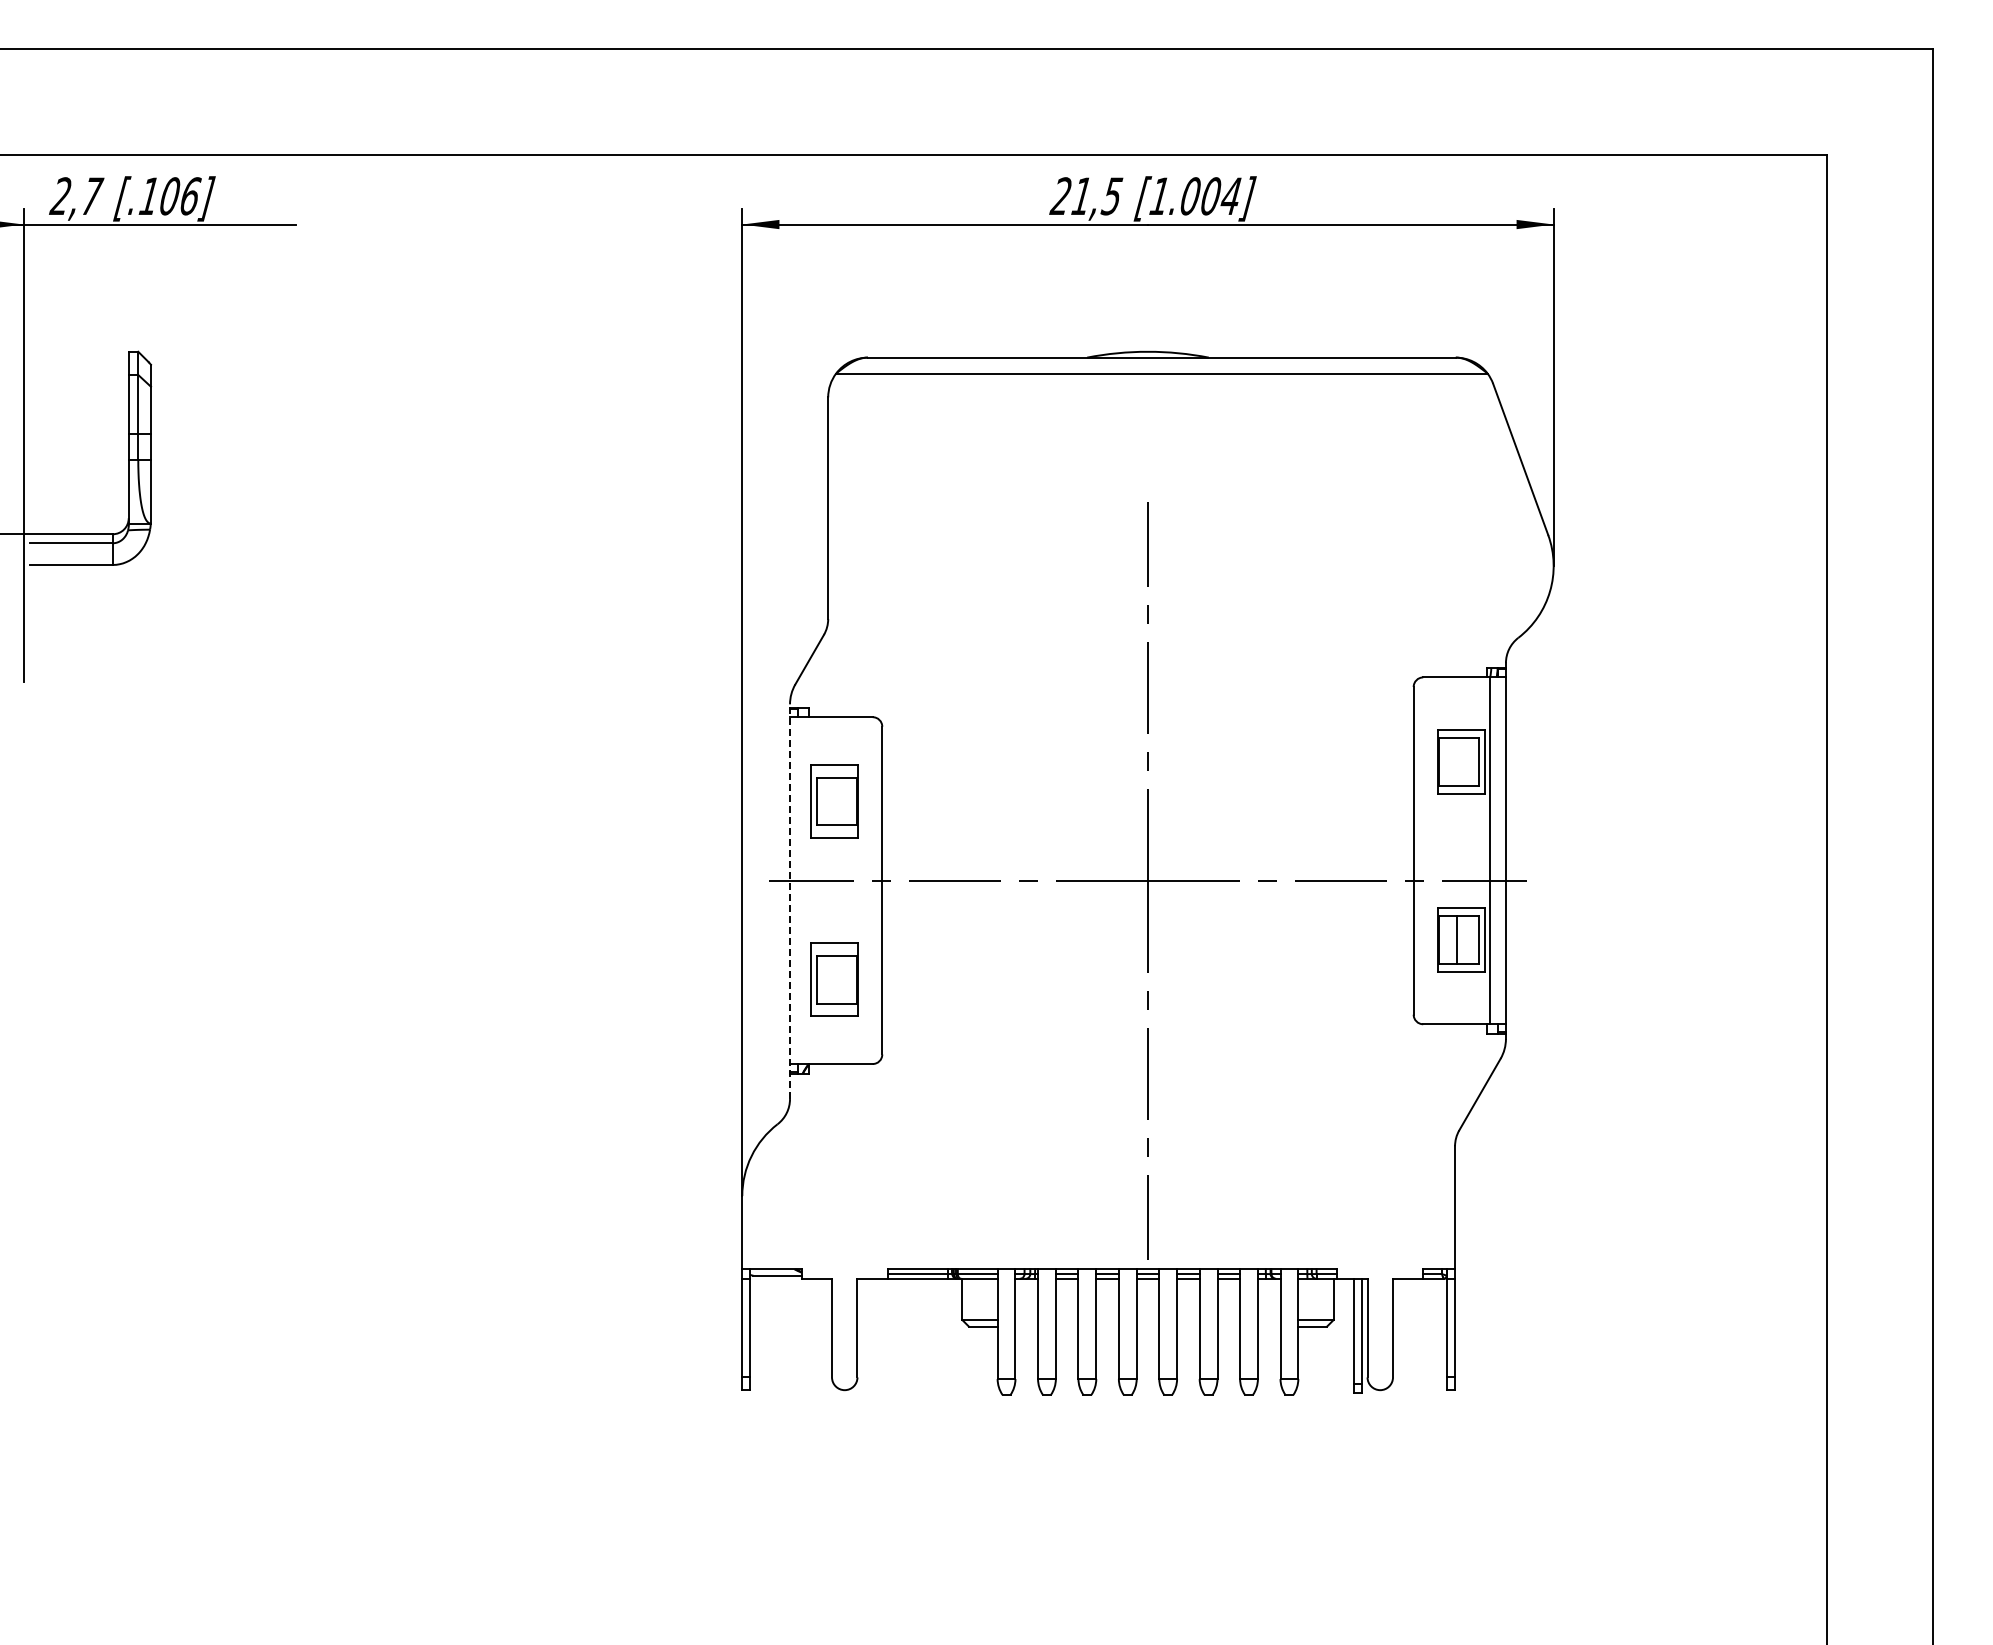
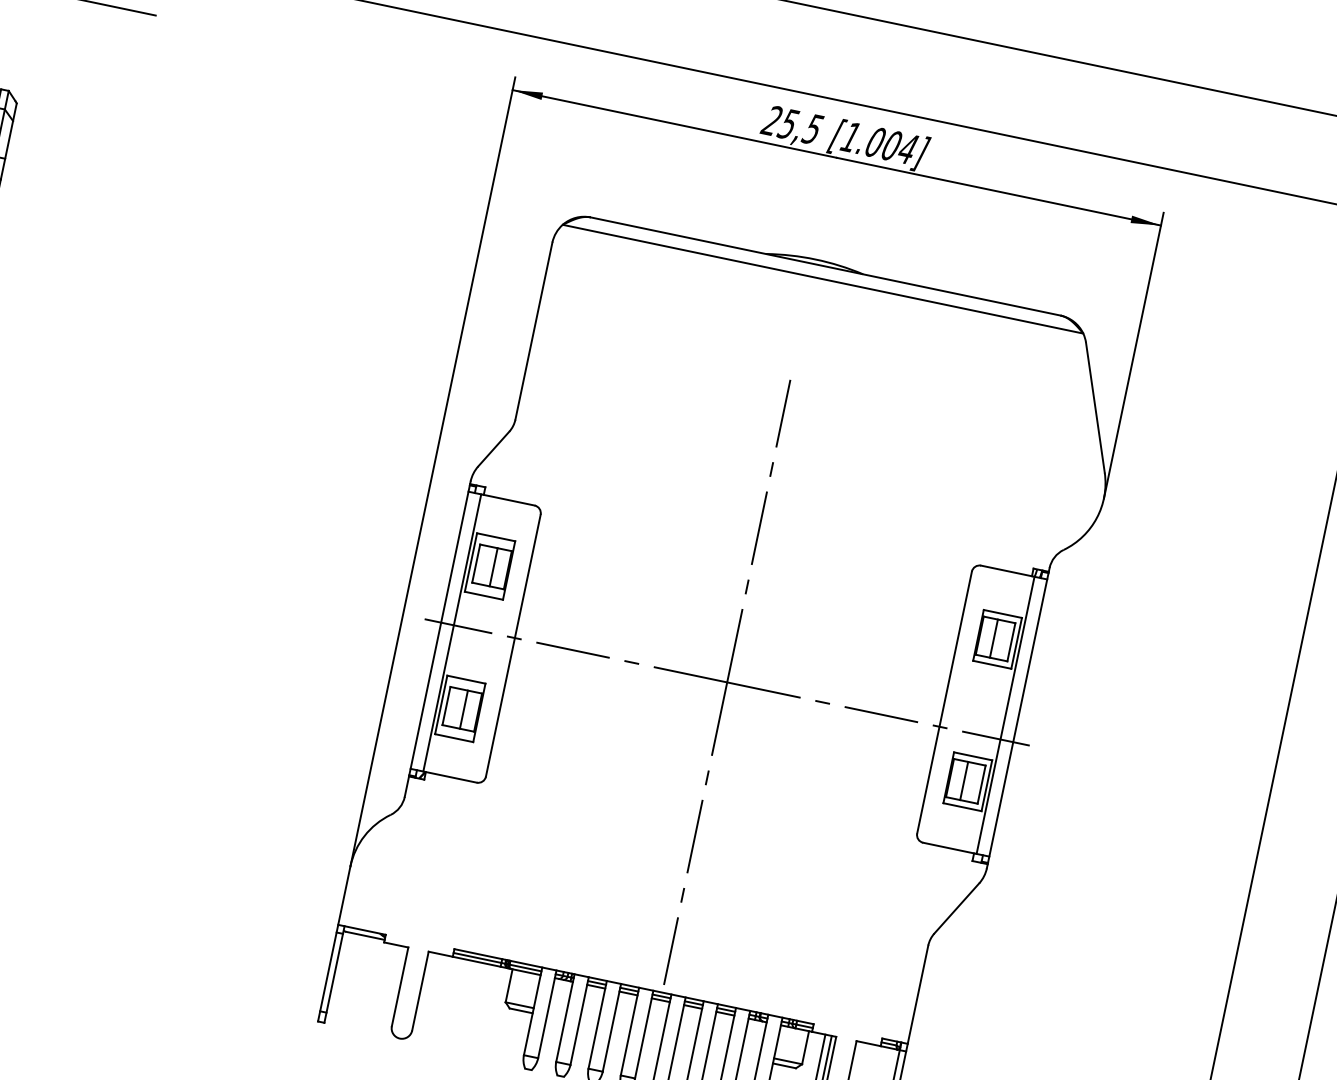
text: (1080, 196) -> (787, 124), 21,5 -> 25,5
line: (1456, 761) -> (993, 638), added
line: (839, 801) -> (493, 567), added
line: (805, 890) -> (451, 632), added
line: (790, 901) -> (438, 639), dashed -> solid
line: (839, 979) -> (464, 709), added

